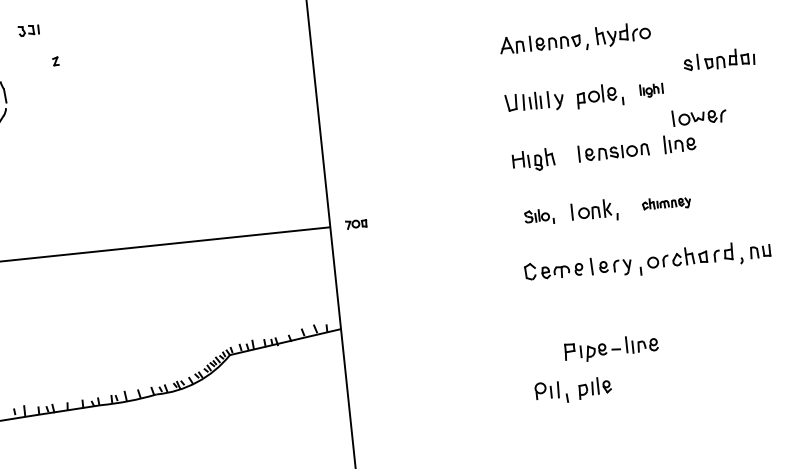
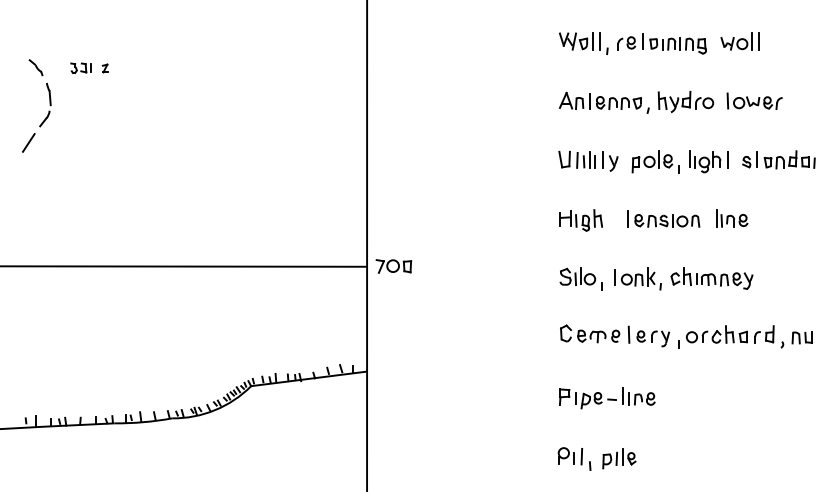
part: (28, 29) -> (80, 67), moved
part: (718, 59) -> (778, 159), moved
part: (651, 90) -> (708, 161), size x1.67
part: (699, 115) -> (754, 100), moved
part: (666, 203) -> (711, 278), size x1.67
part: (538, 216) -> (580, 278), size x1.43
part: (355, 224) -> (393, 266), size x1.67
part: (611, 348) -> (607, 398), moved

